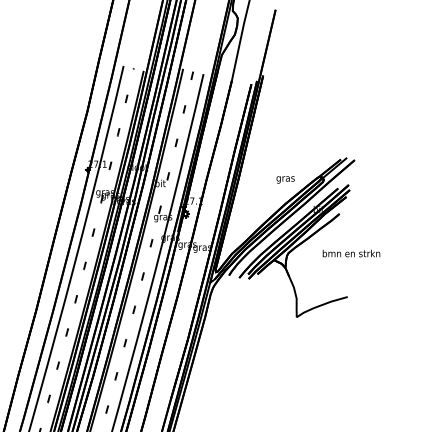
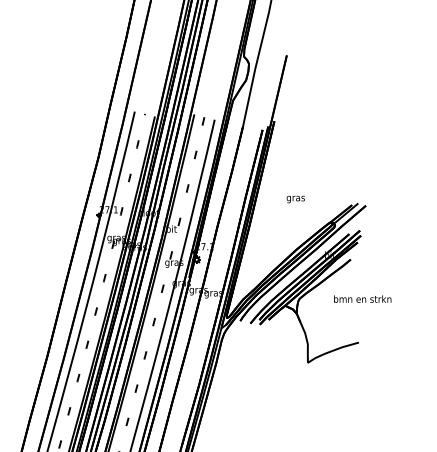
text: (285, 179) -> (295, 199), moved

